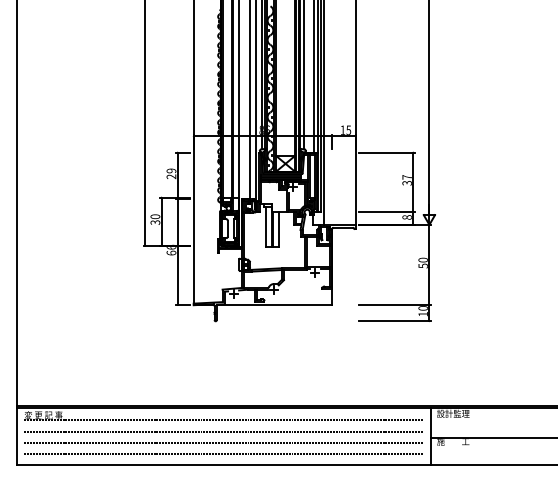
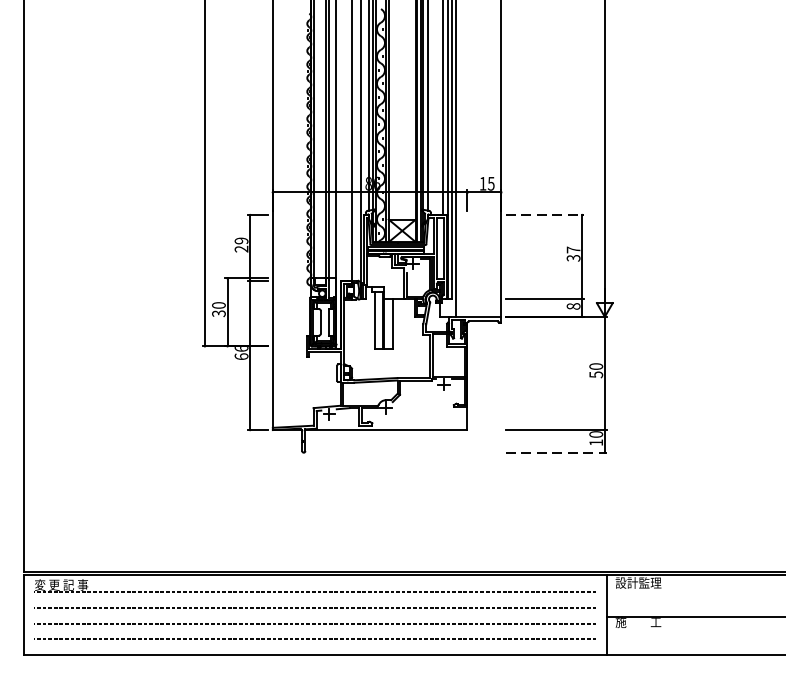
line: (387, 152) -> (545, 214), solid -> dashed
line: (395, 321) -> (557, 452), solid -> dashed

